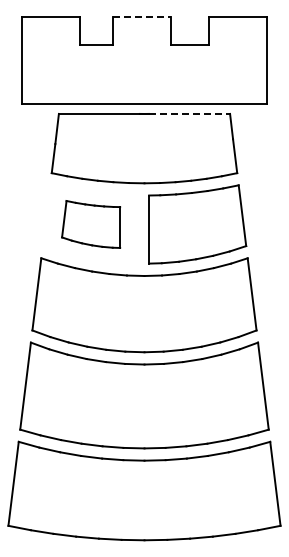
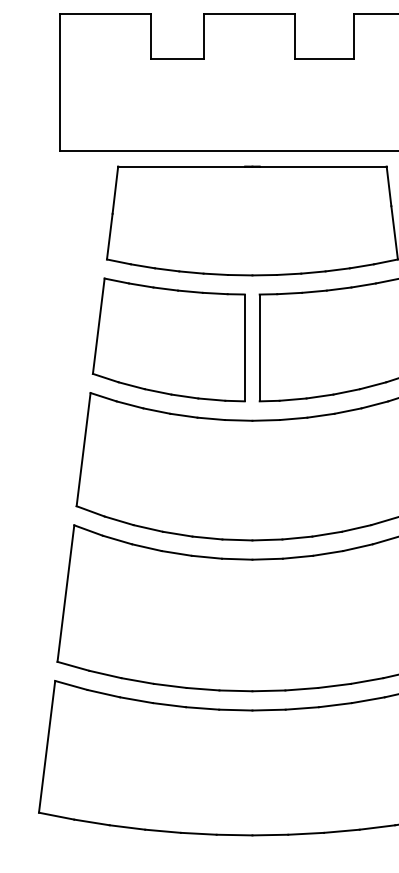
line: (142, 16) -> (249, 13), dashed -> solid
line: (190, 113) -> (324, 165), dashed -> solid
part: (90, 224) -> (167, 340), size x1.67

